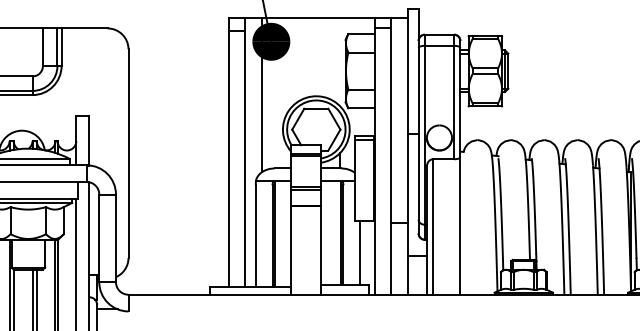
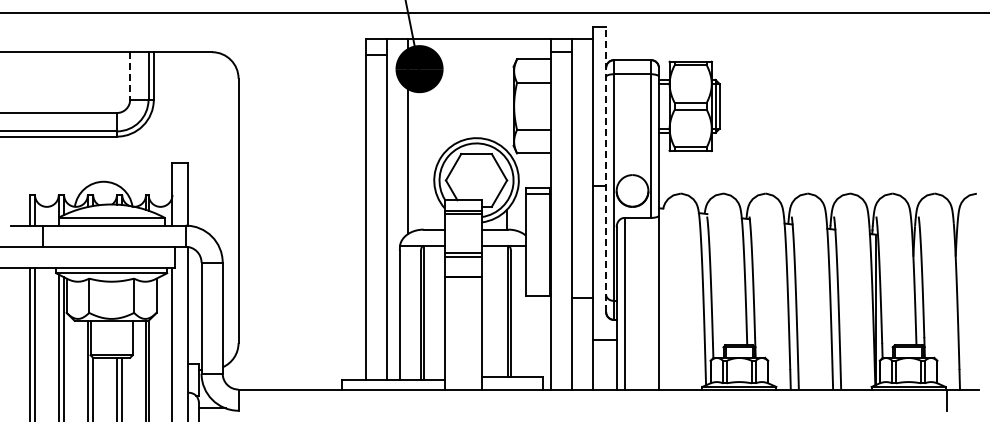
line: (43, 47) -> (130, 76), solid -> dashed
line: (418, 121) -> (606, 169), solid -> dashed
line: (360, 252) -> (532, 336), removed

